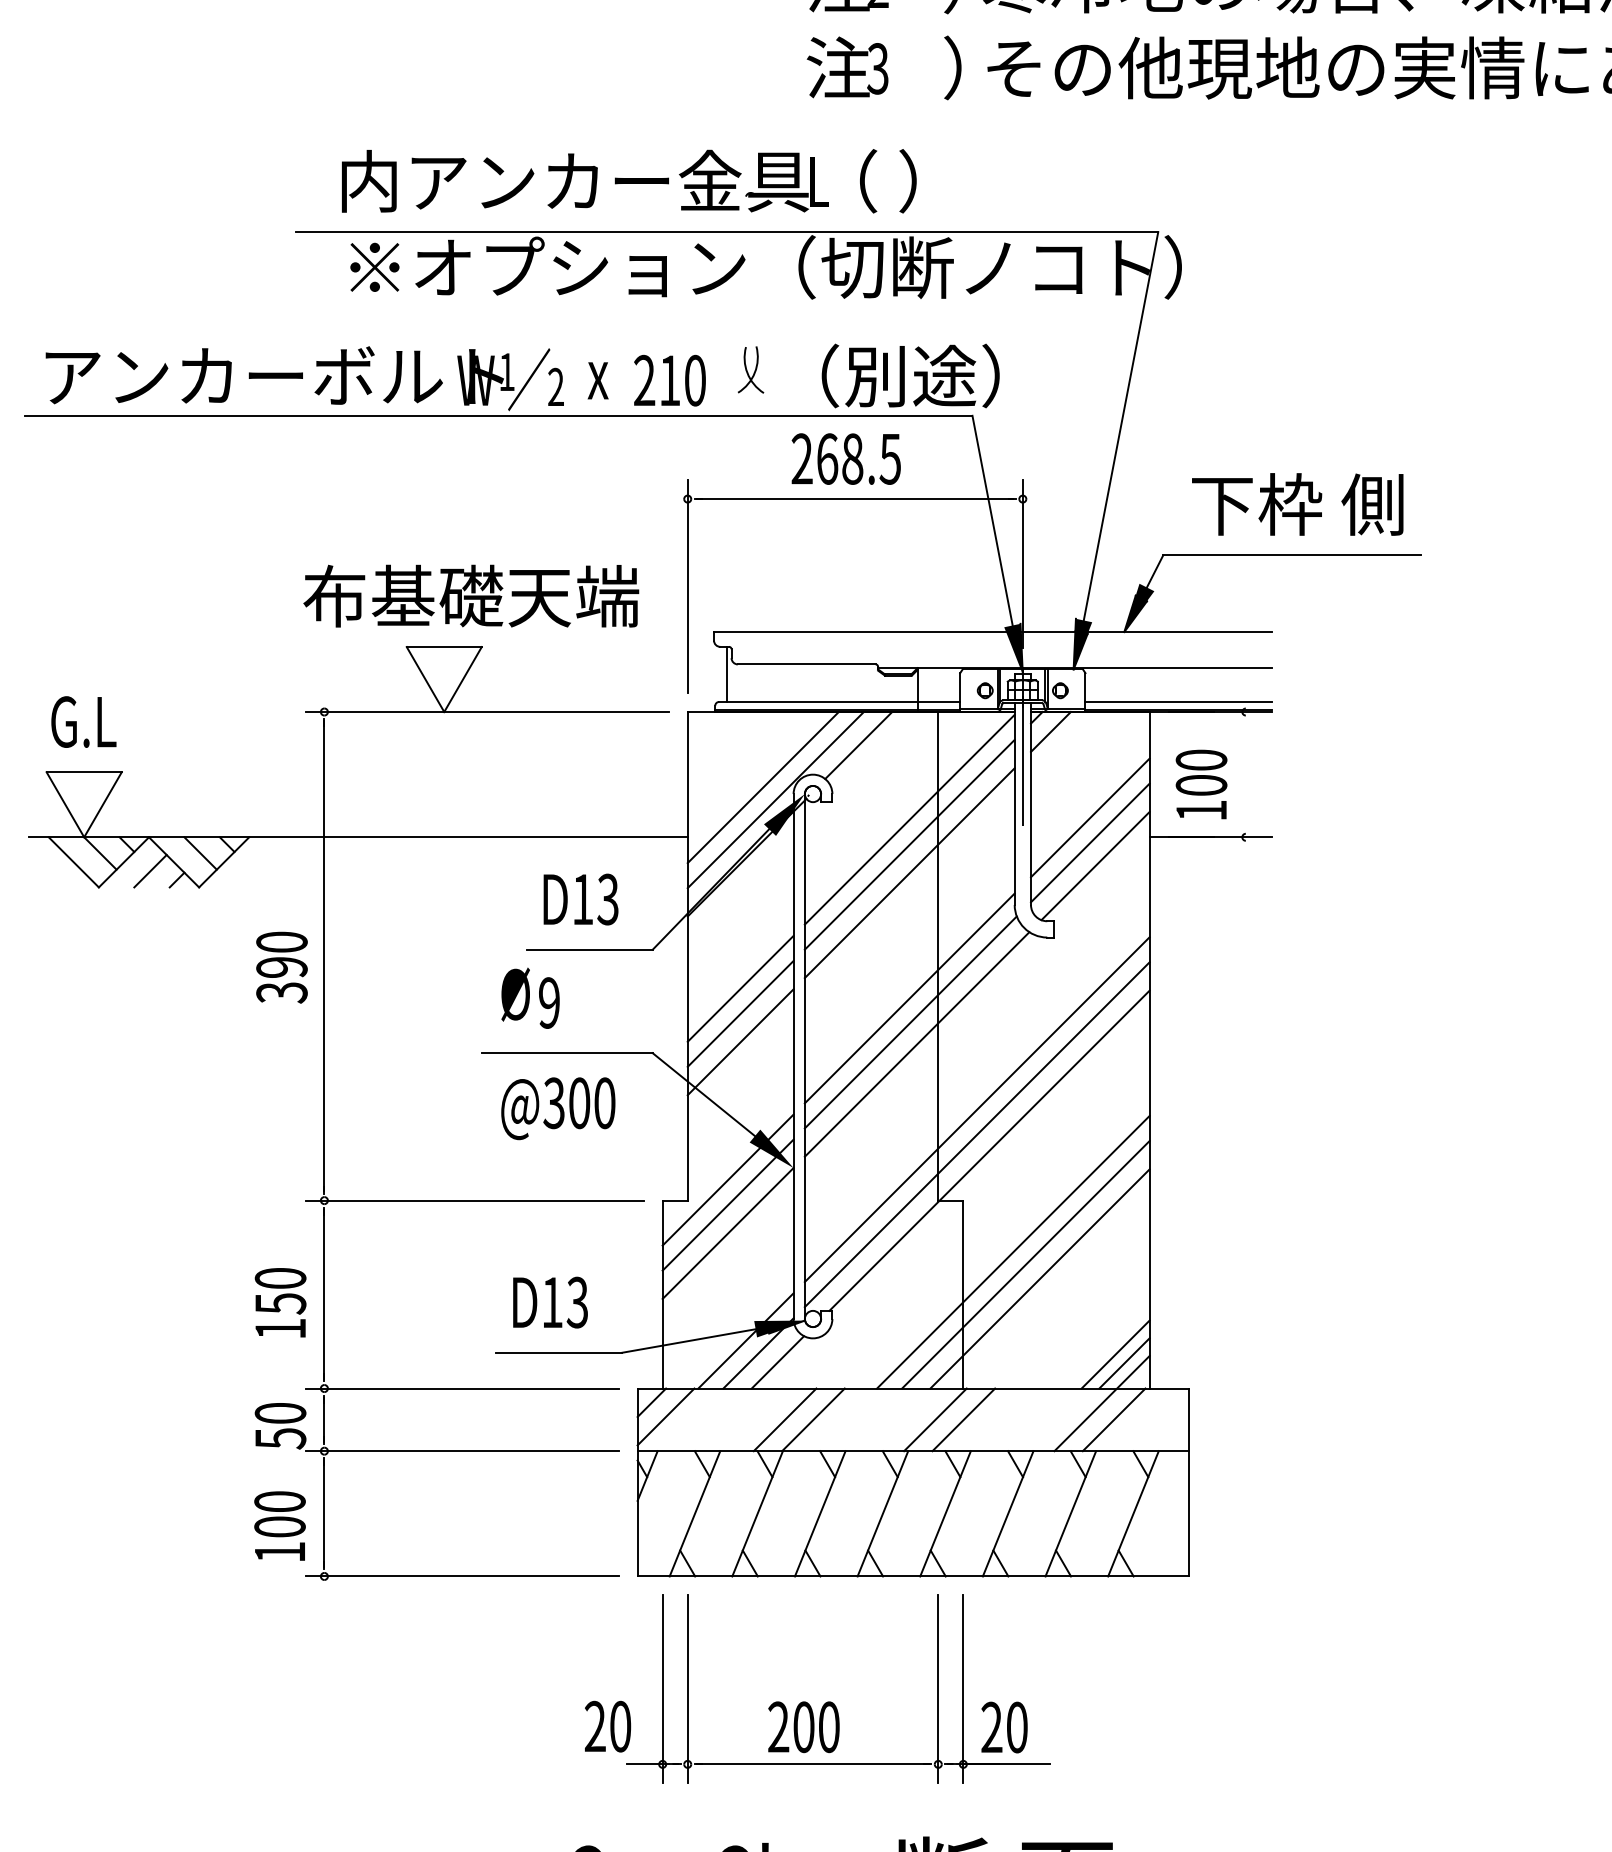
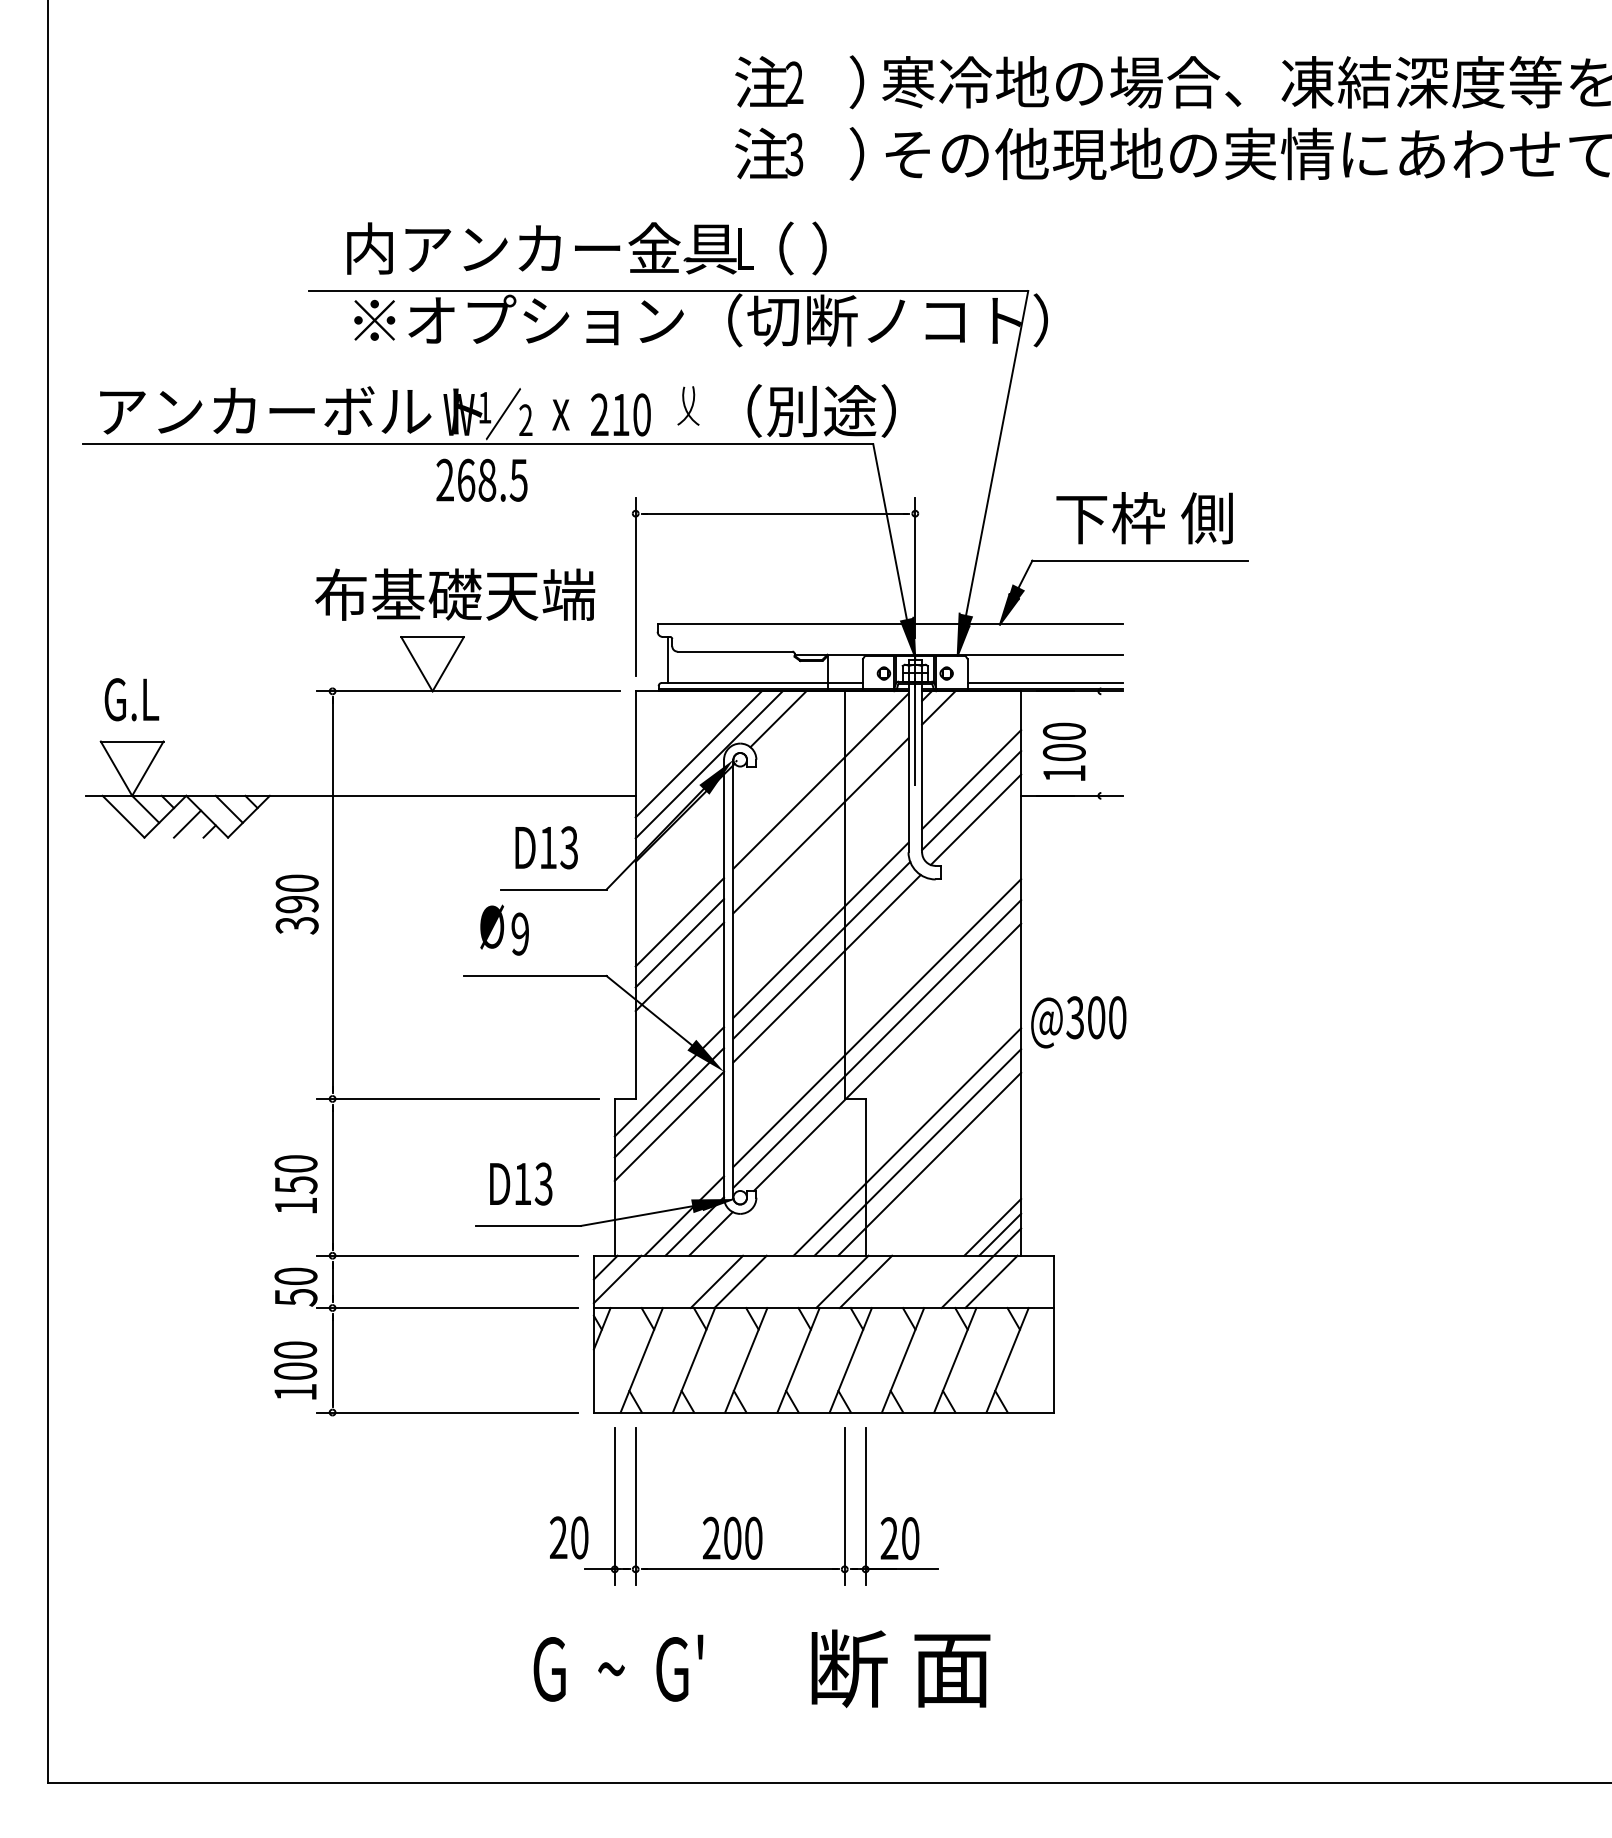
text: (845, 458) -> (481, 479), moved
line: (909, 844) -> (820, 801), removed
text: (558, 1108) -> (1078, 1022), moved

